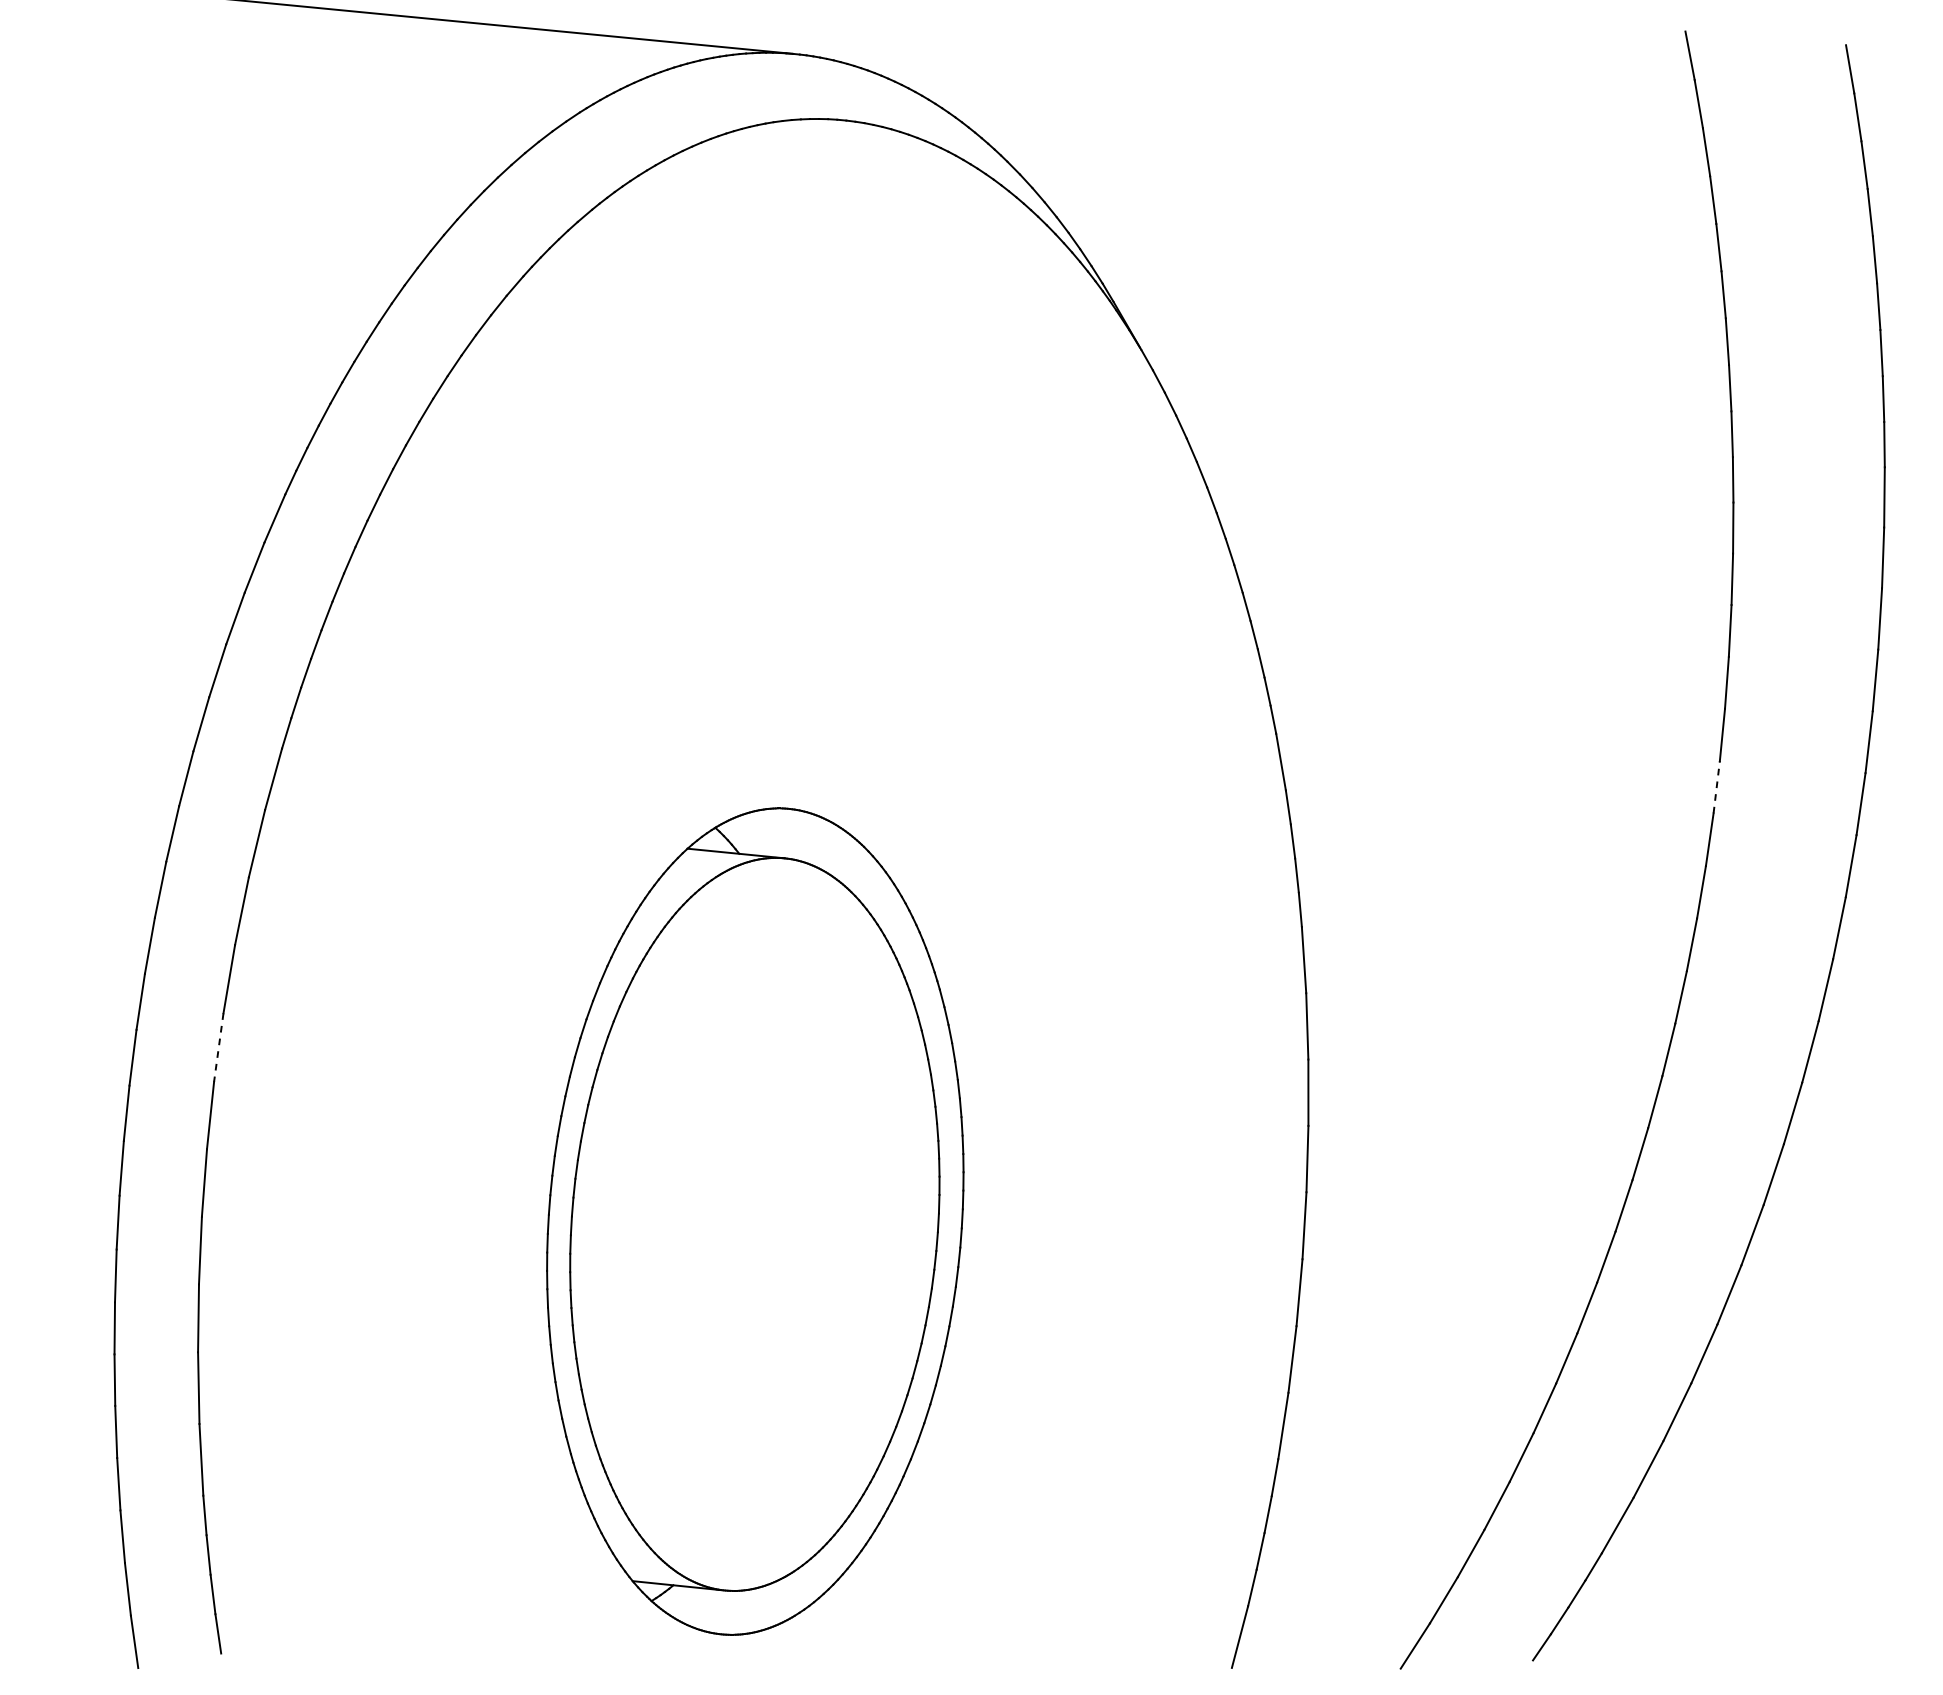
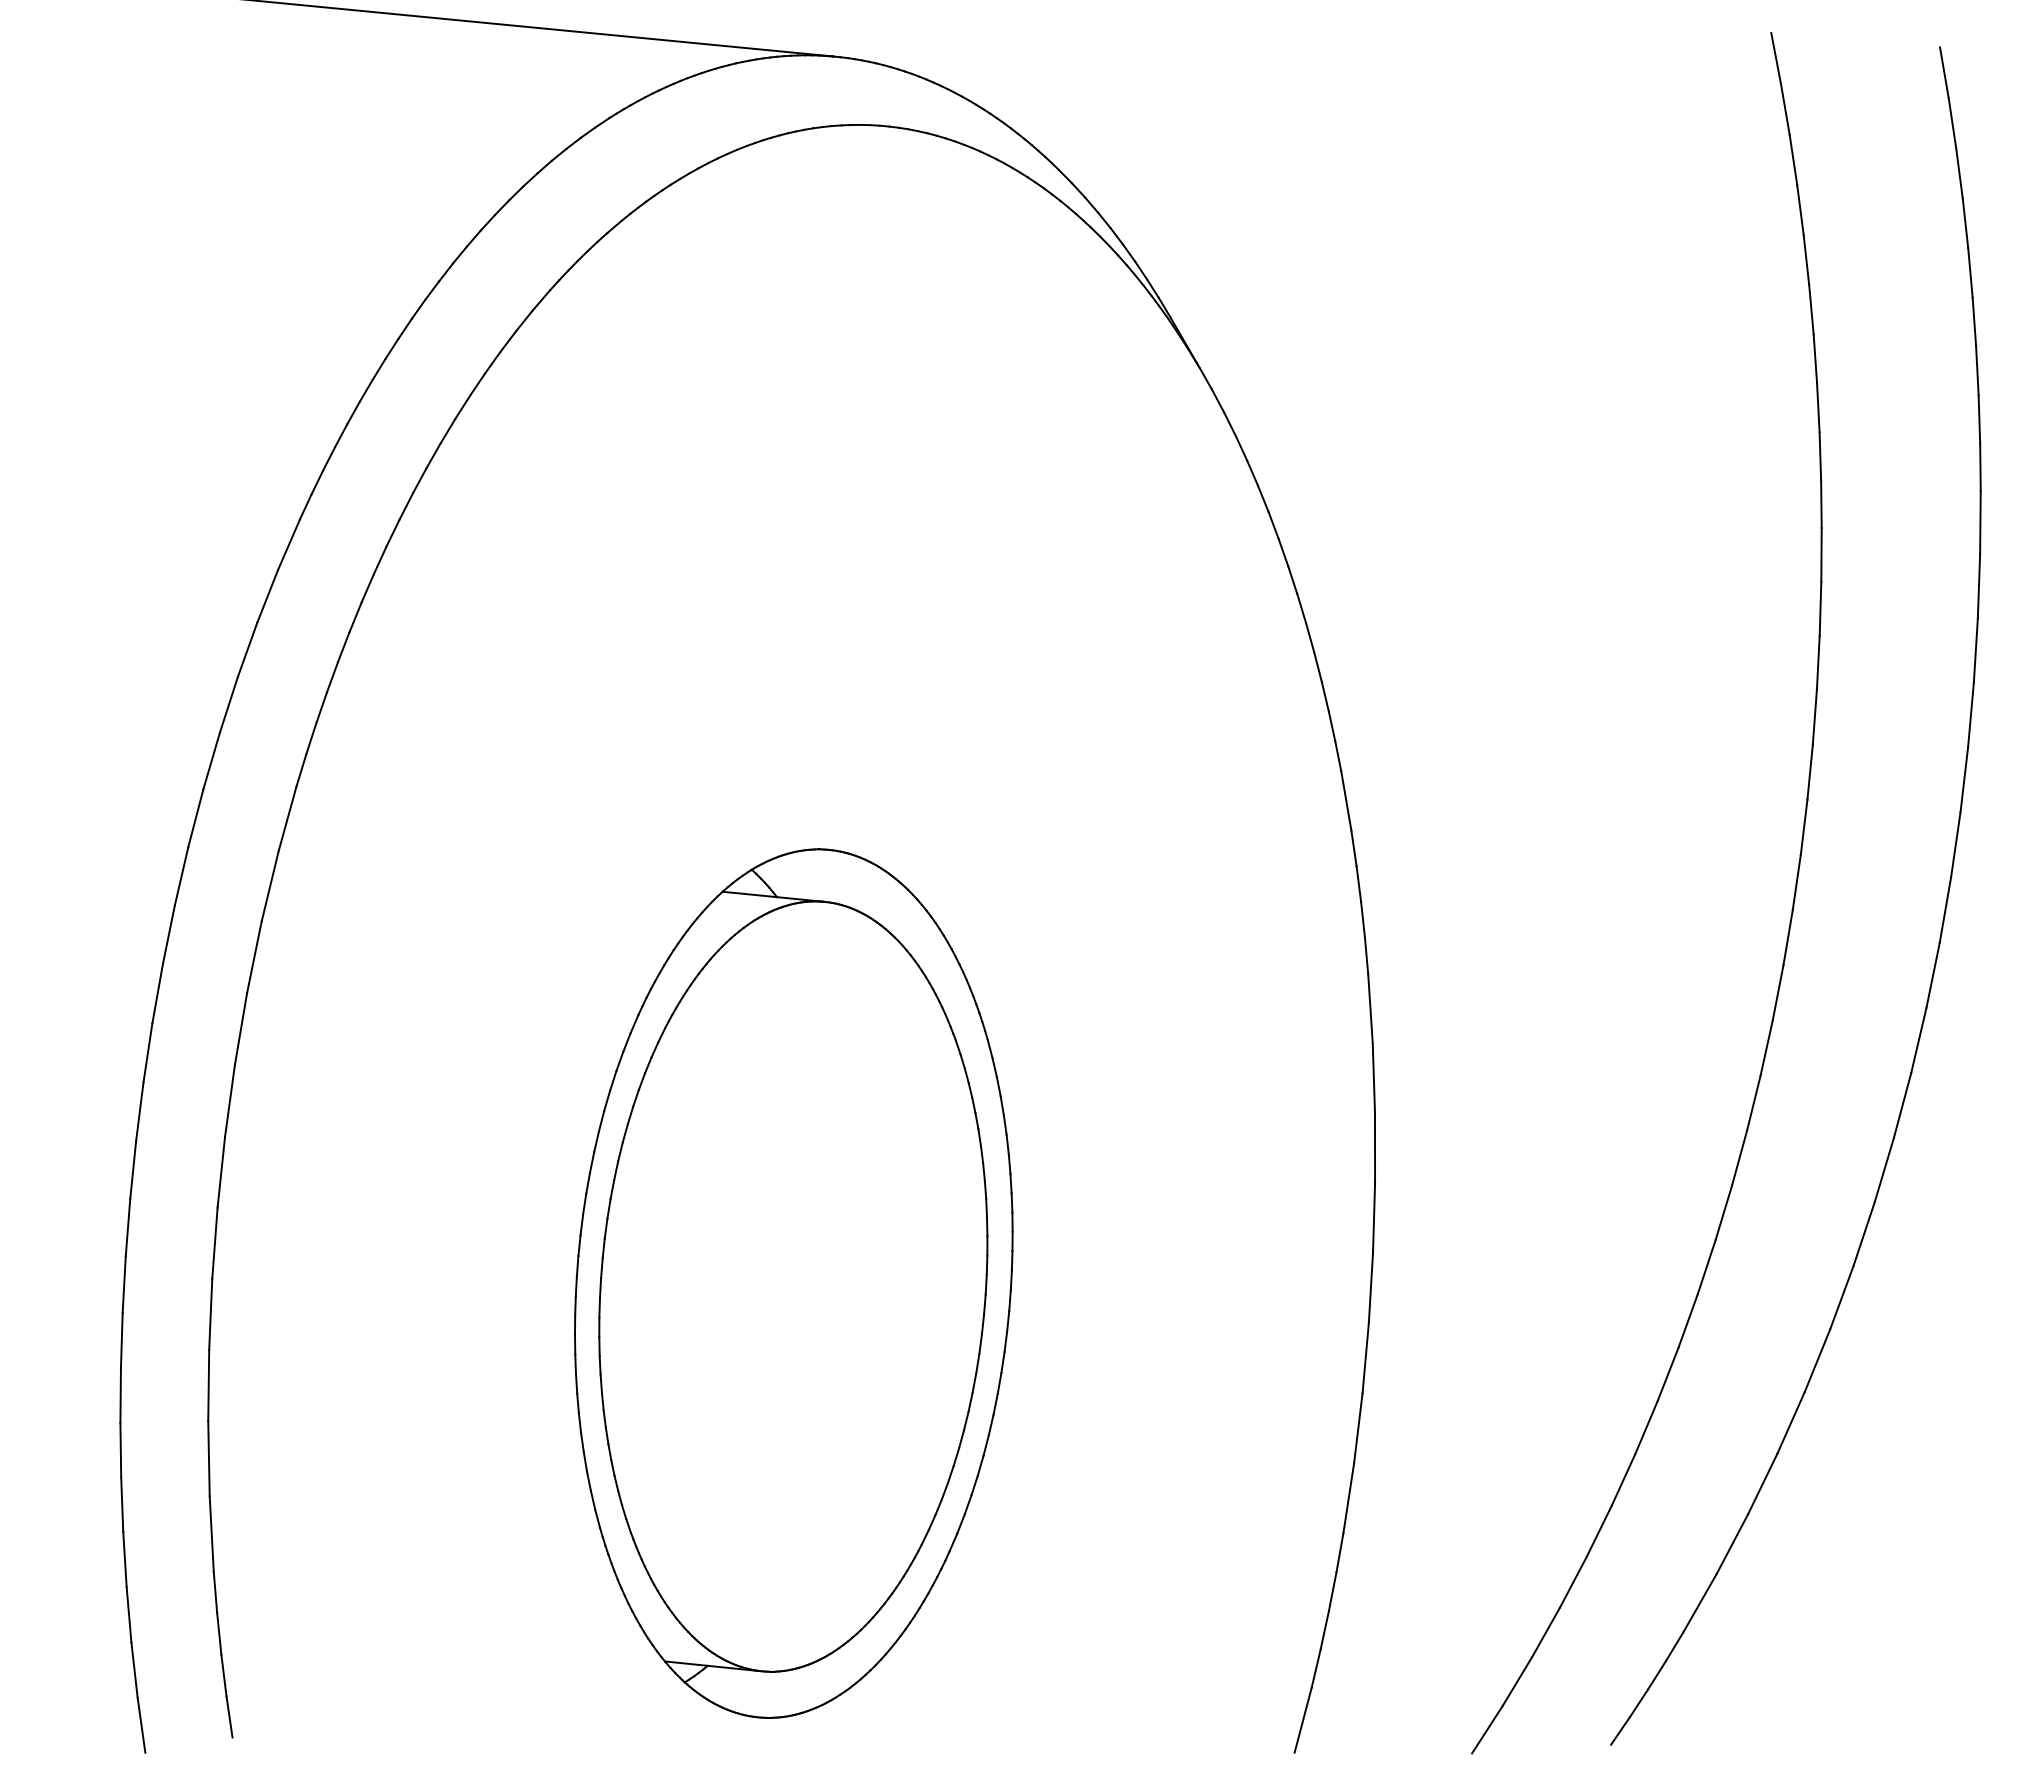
line: (1717, 787) -> (1804, 827), dashed -> solid
line: (218, 1048) -> (229, 1101), dashed -> solid

